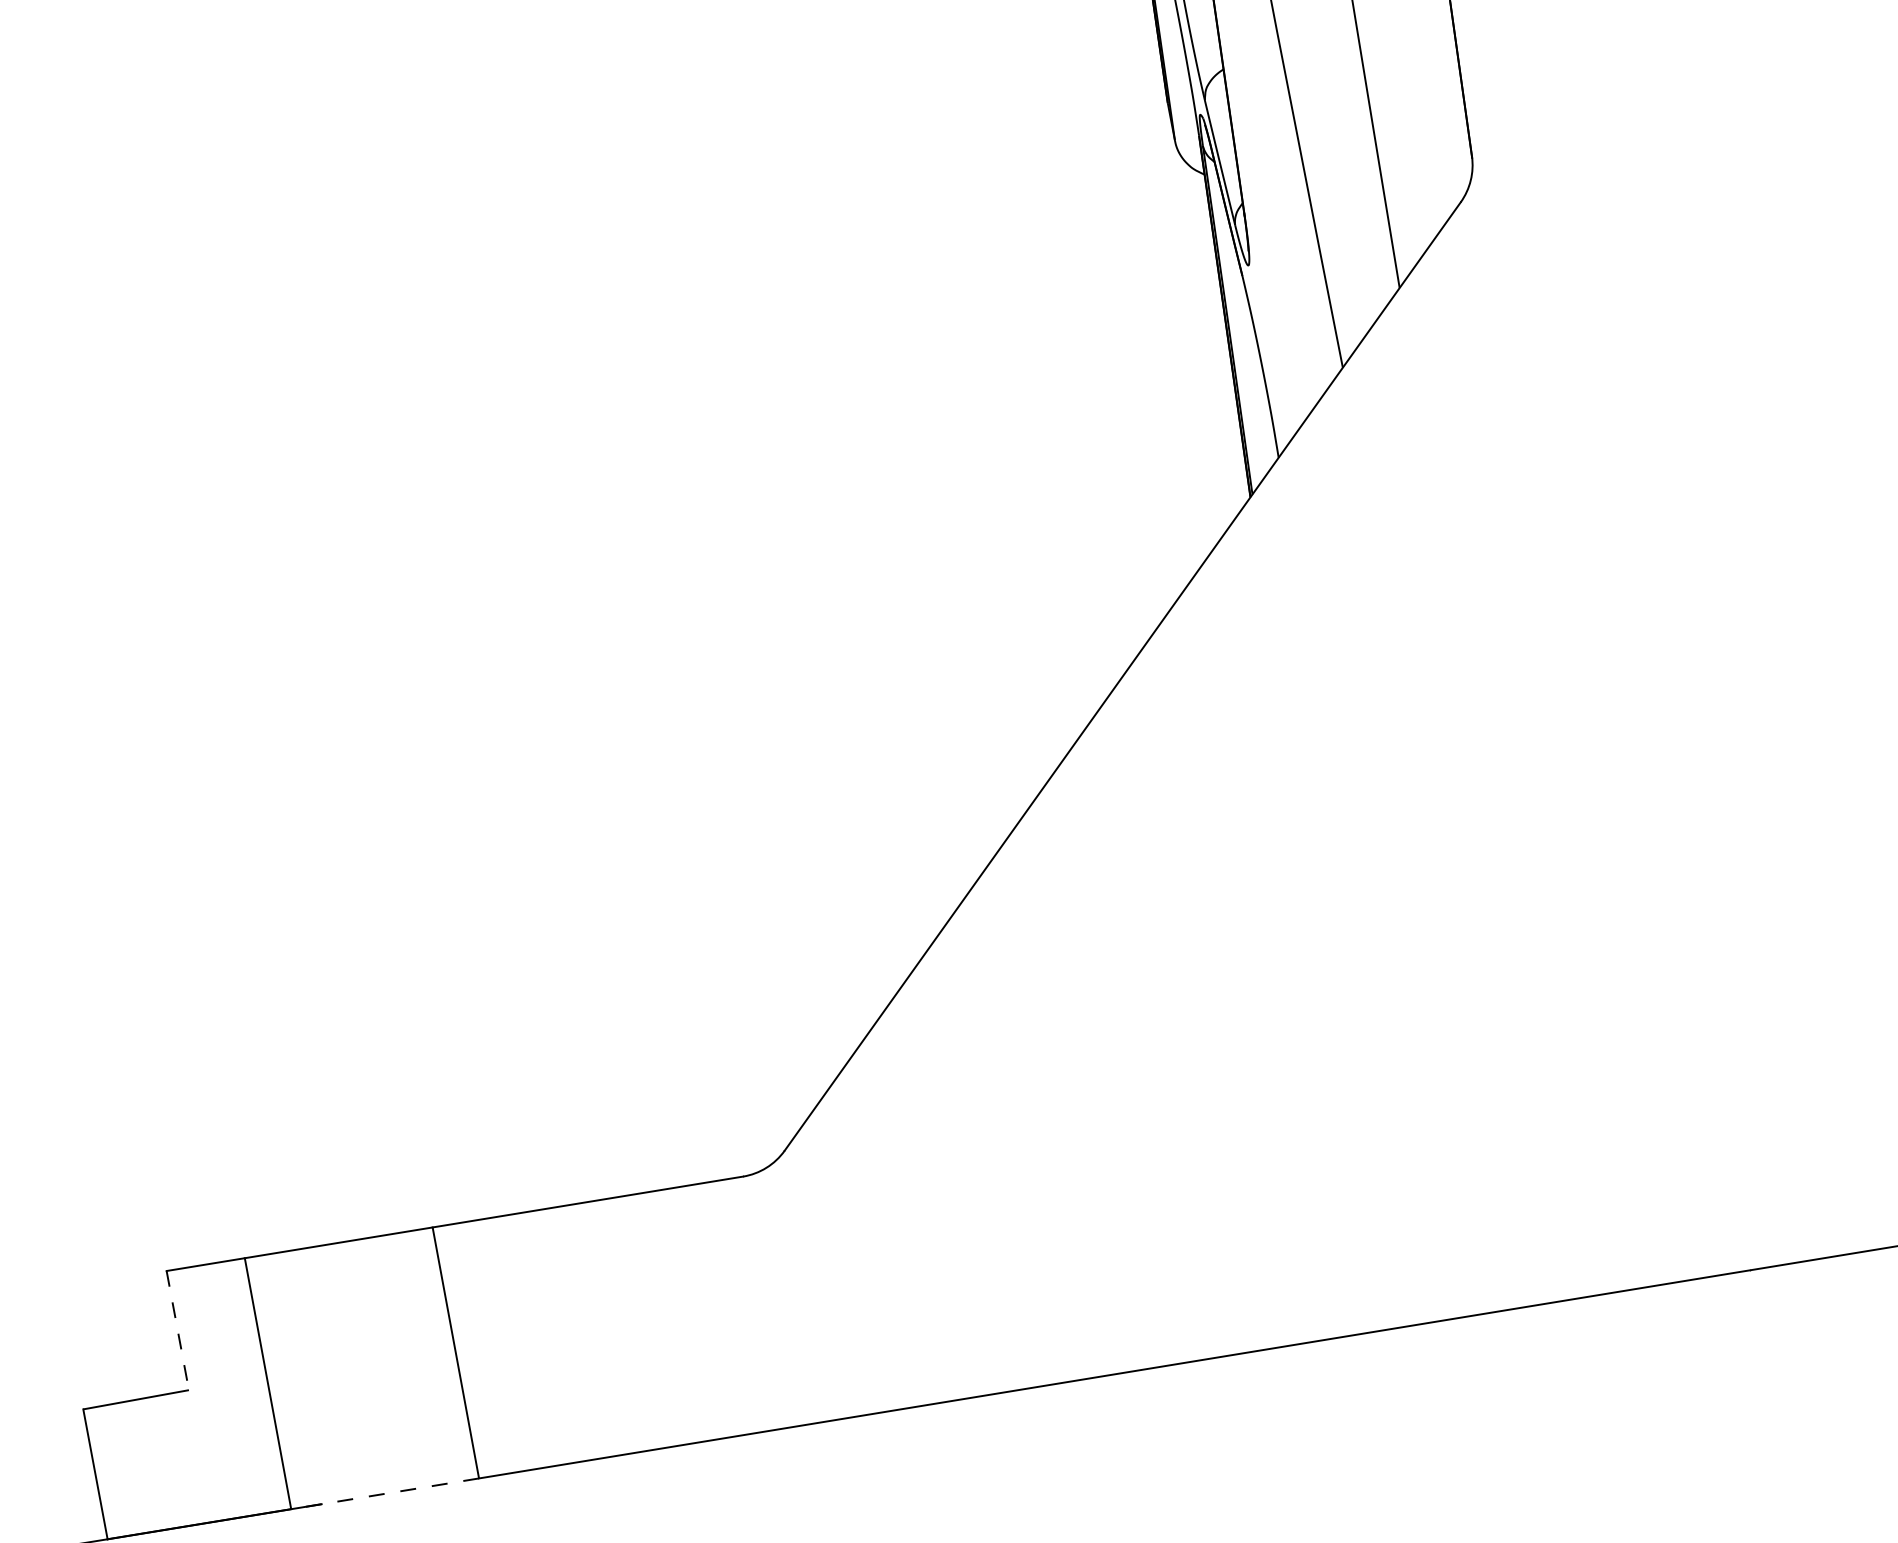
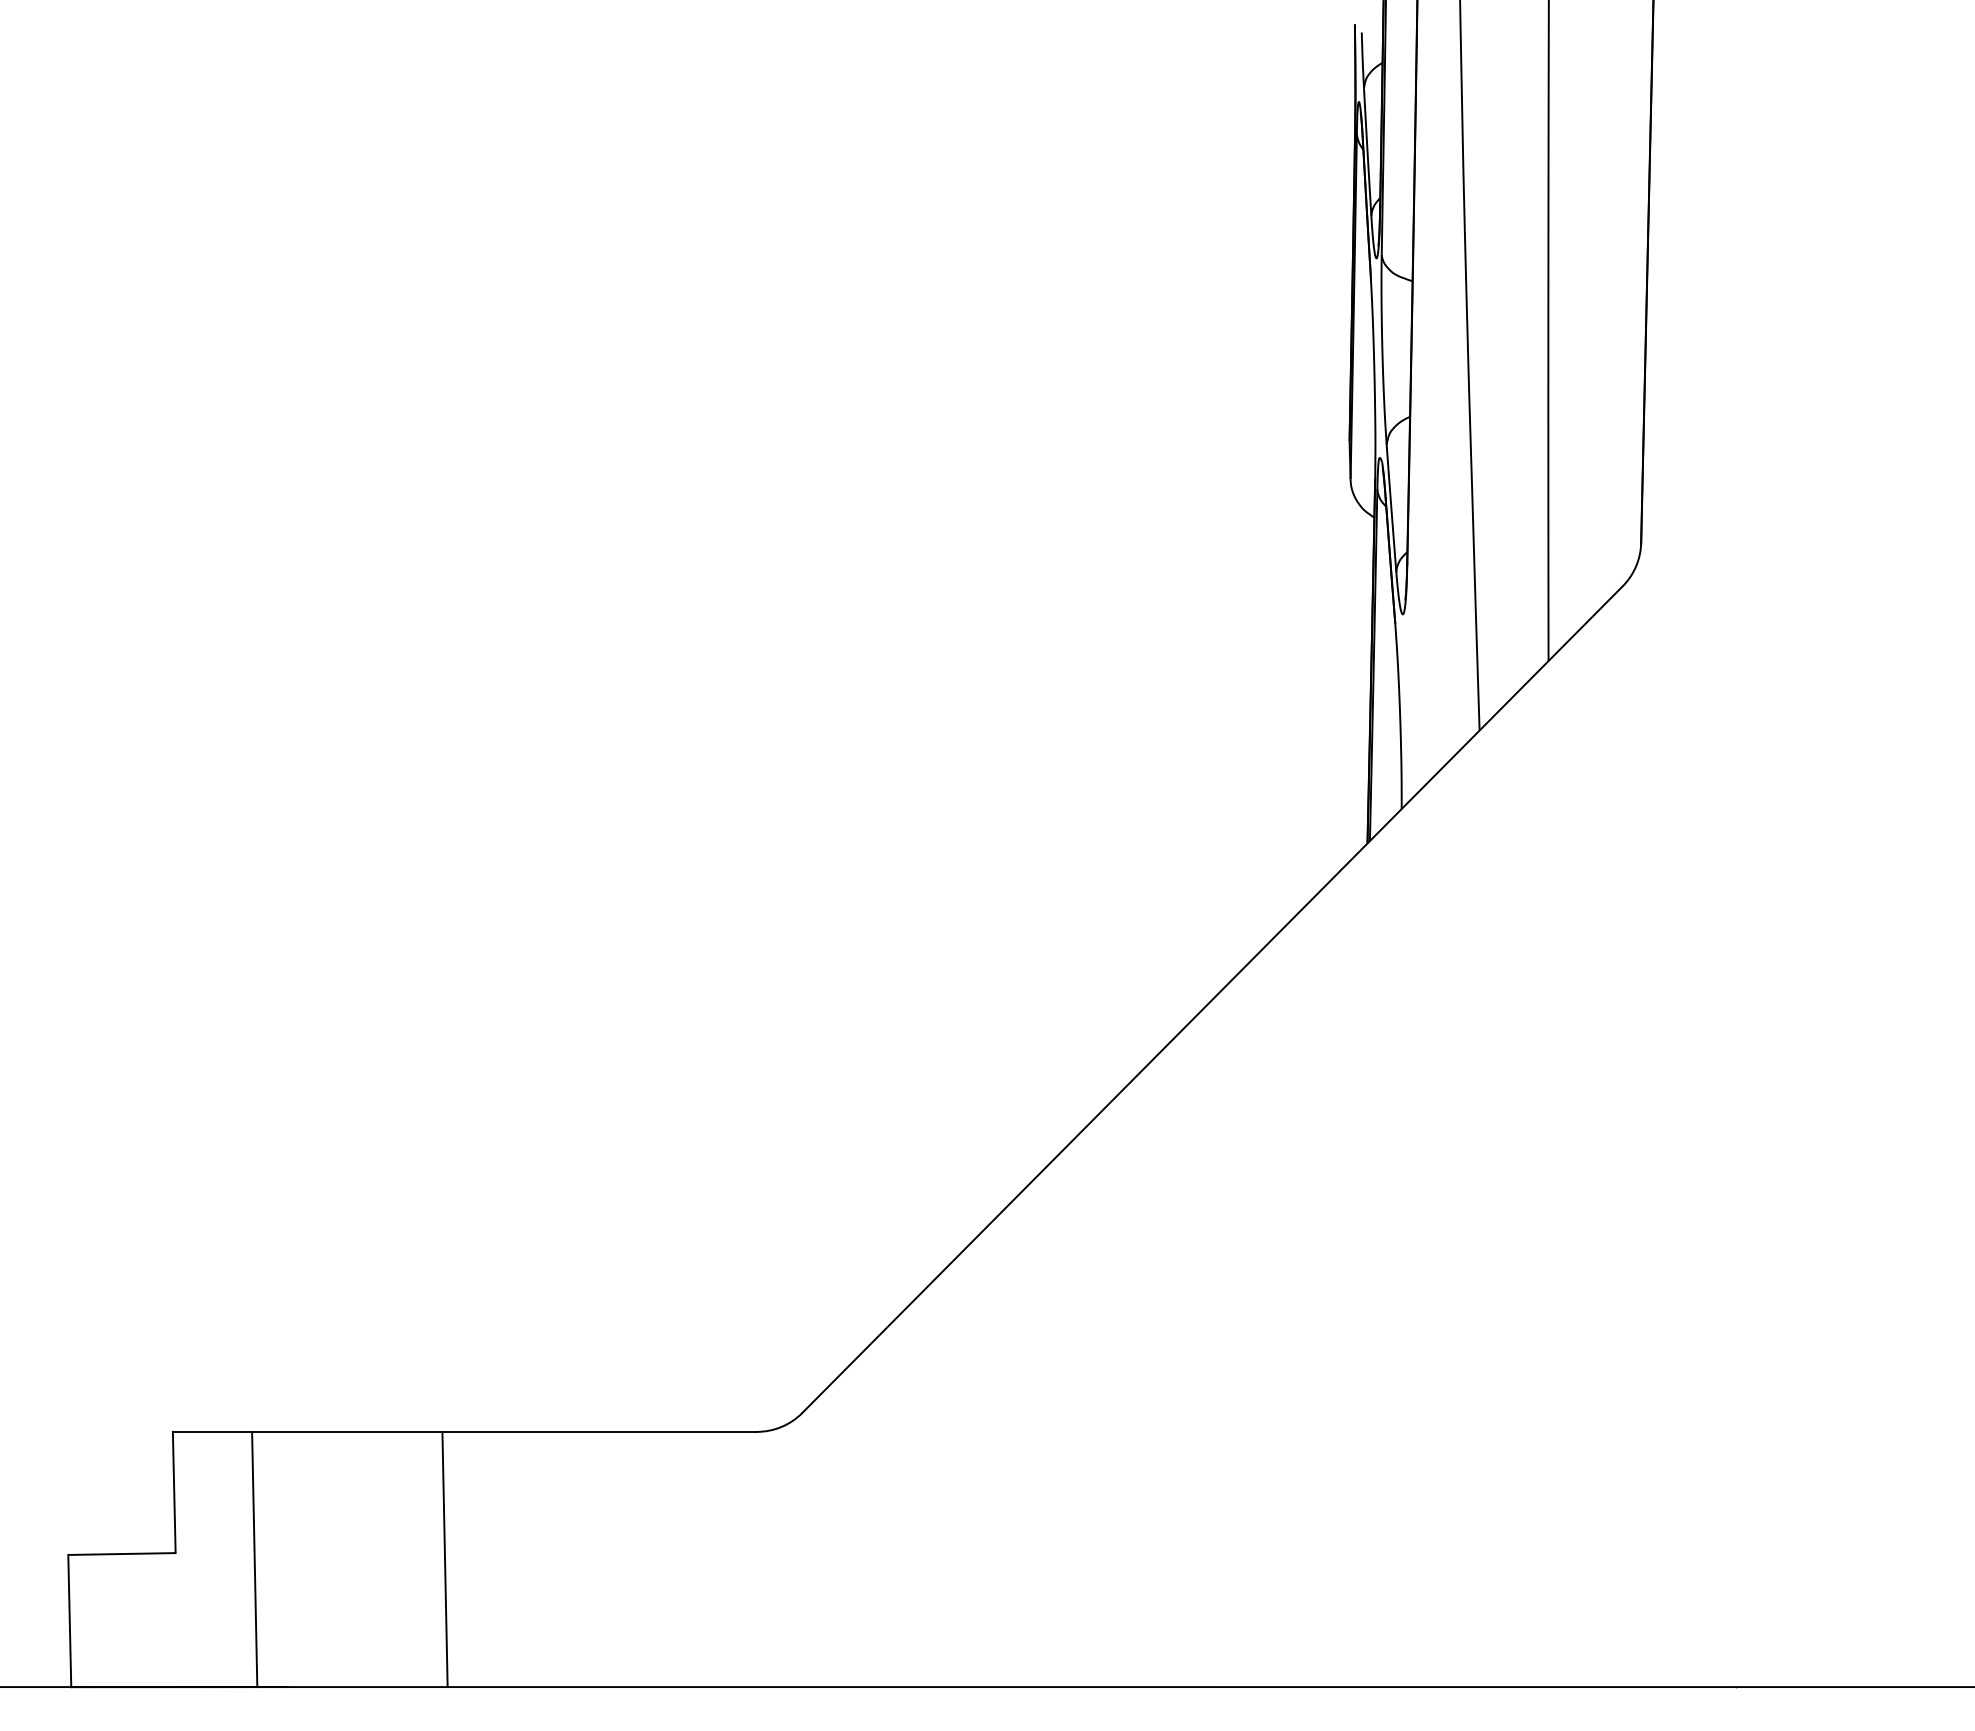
line: (178, 1330) -> (174, 1492), dashed -> solid
line: (384, 1494) -> (351, 1687), dashed -> solid

